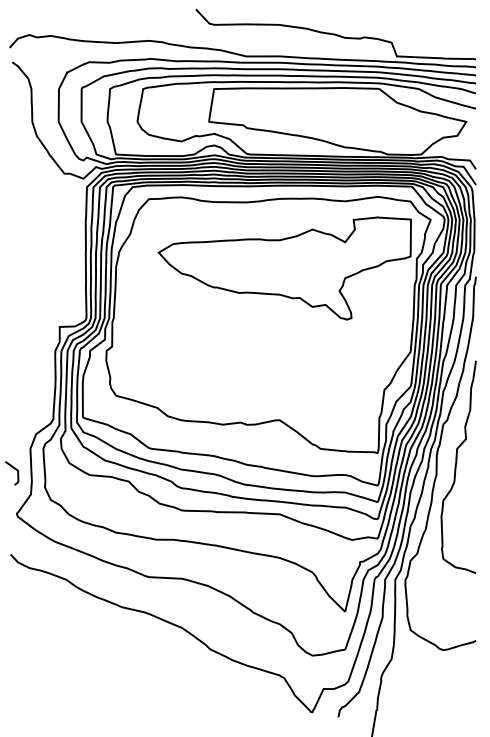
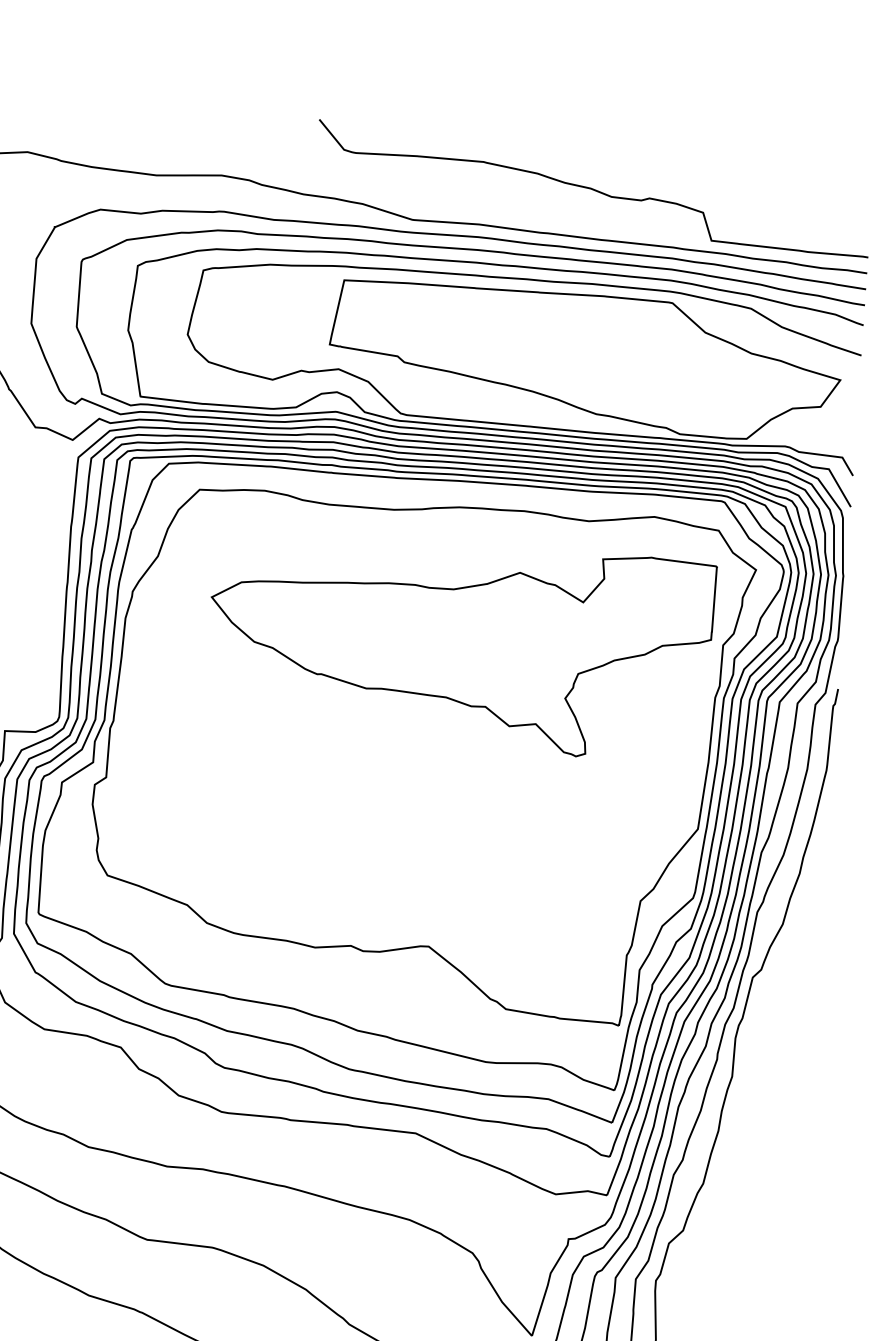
curve: (456, 466) -> (773, 1062), removed

